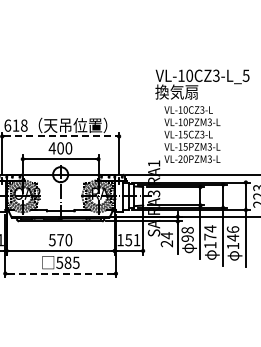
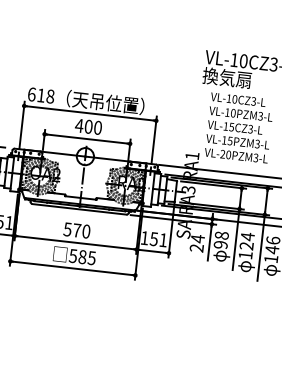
line: (61, 136) -> (91, 113), dashed -> solid
text: (210, 236) -> (246, 245), 174 -> 124
line: (61, 273) -> (73, 268), dashed -> solid

